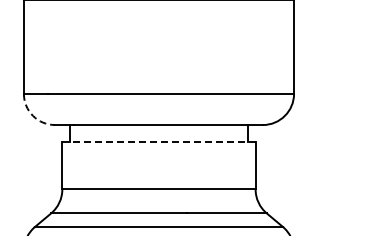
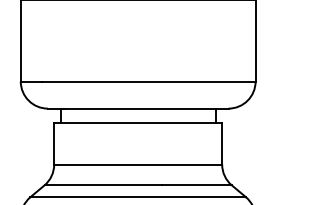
arc: (33, 115) -> (29, 100), dashed -> solid
line: (158, 141) -> (137, 122), dashed -> solid

